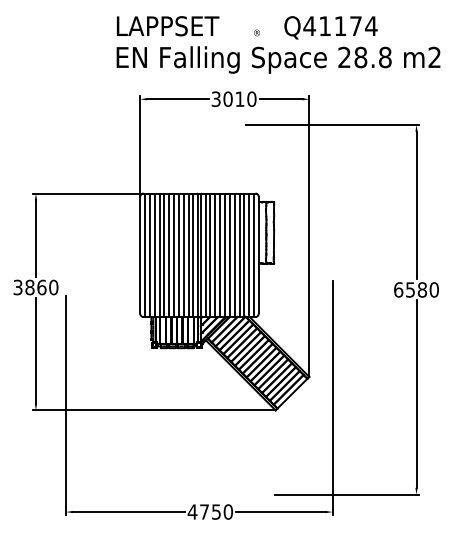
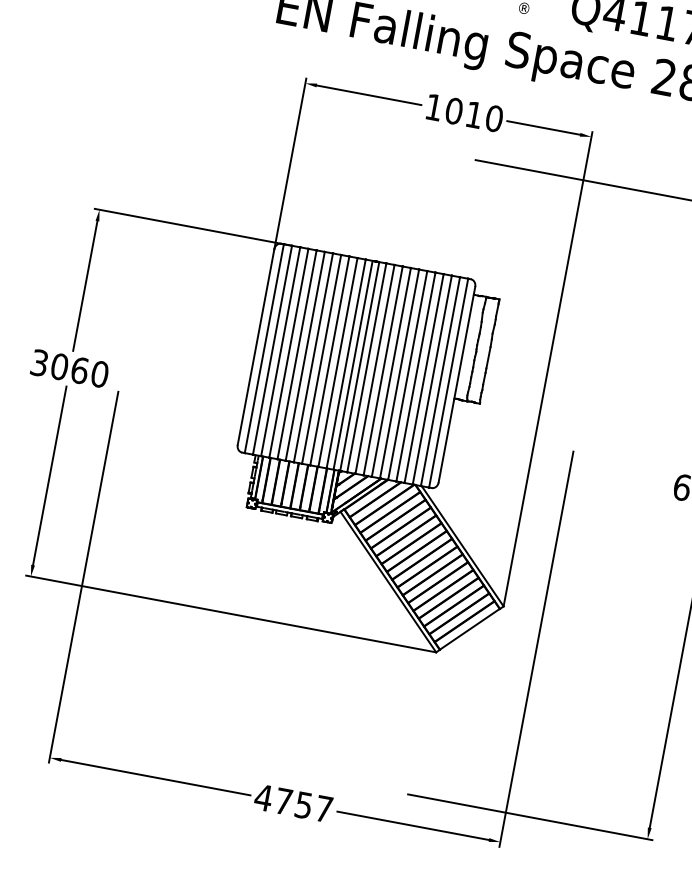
text: (215, 99) -> (432, 107), 3010 -> 1010
text: (29, 287) -> (58, 366), 3860 -> 3060
text: (227, 511) -> (322, 807), 4750 -> 4757

